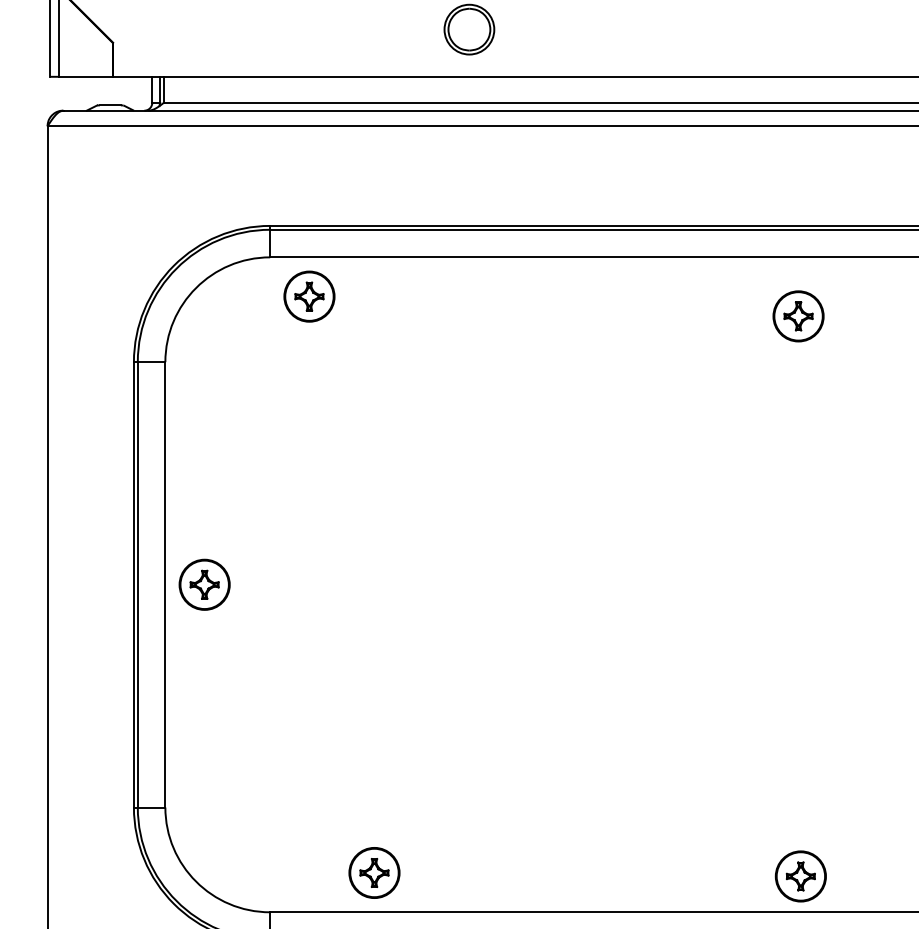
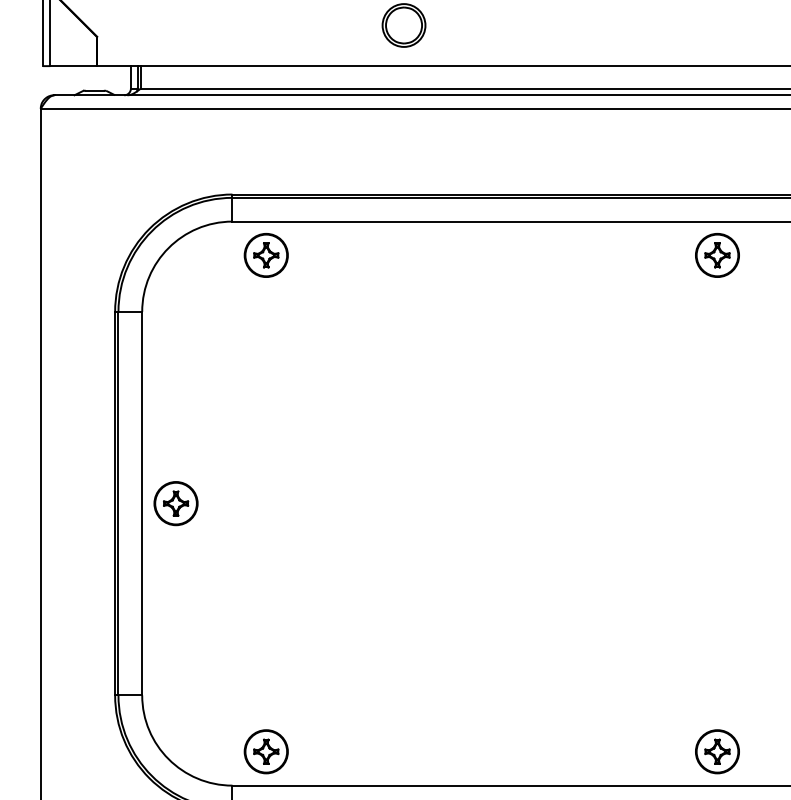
part: (798, 316) -> (717, 255), moved
part: (373, 872) -> (265, 751), moved
part: (800, 876) -> (717, 751), moved

